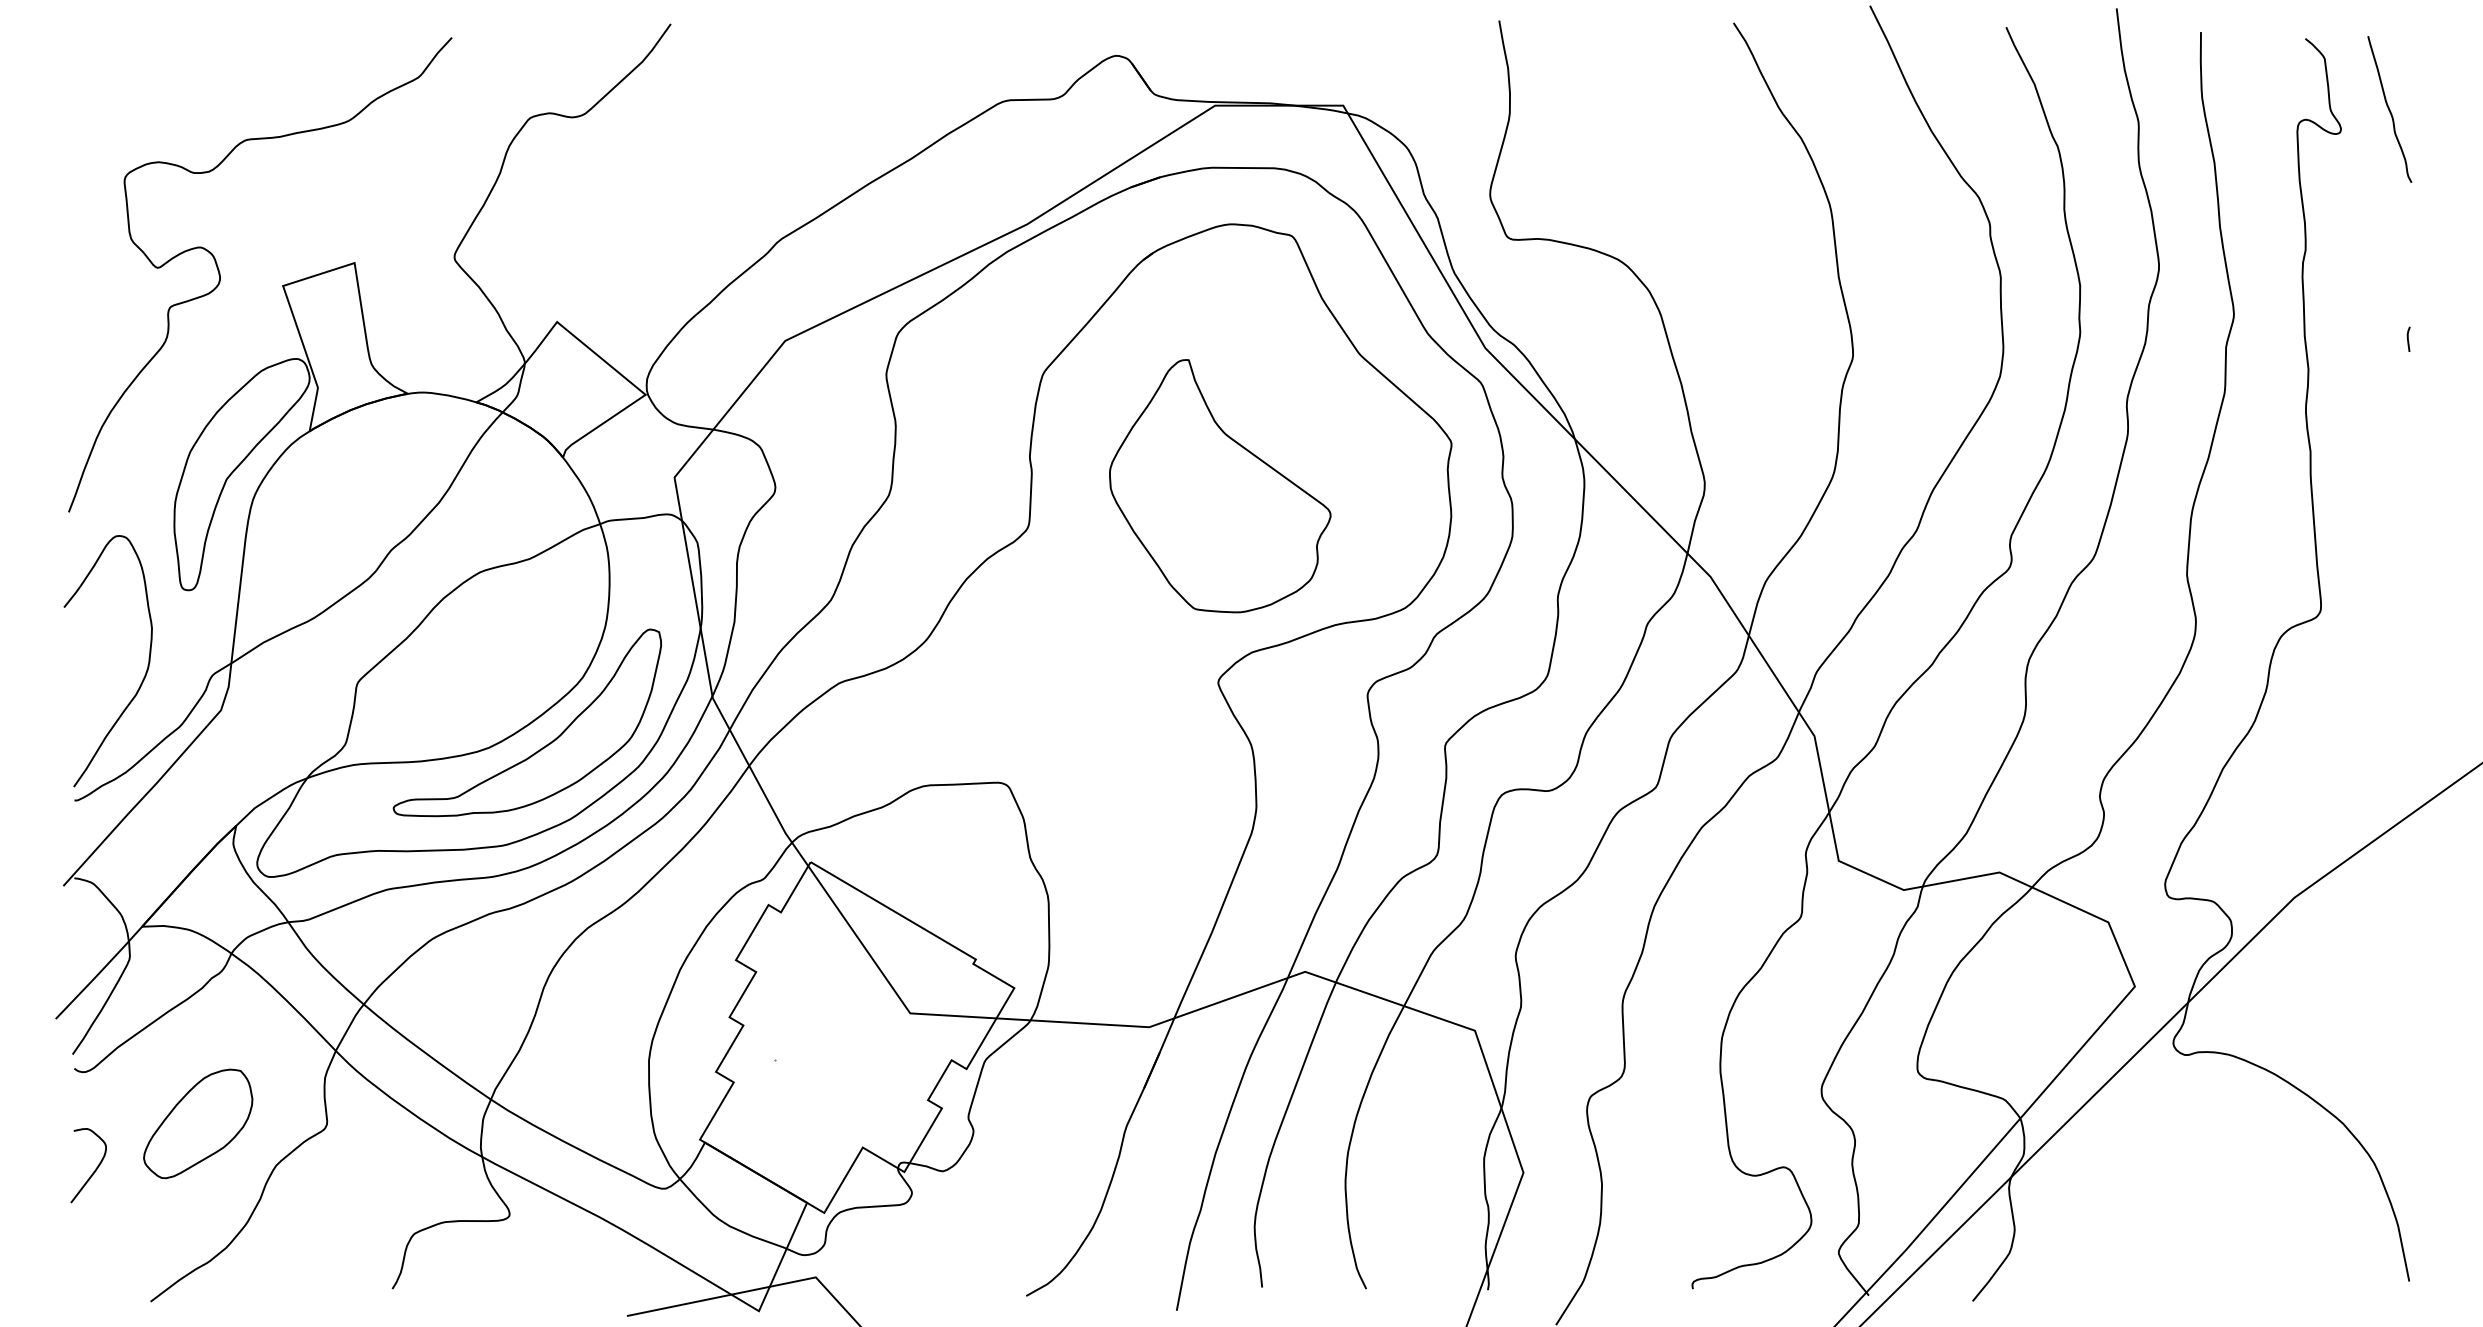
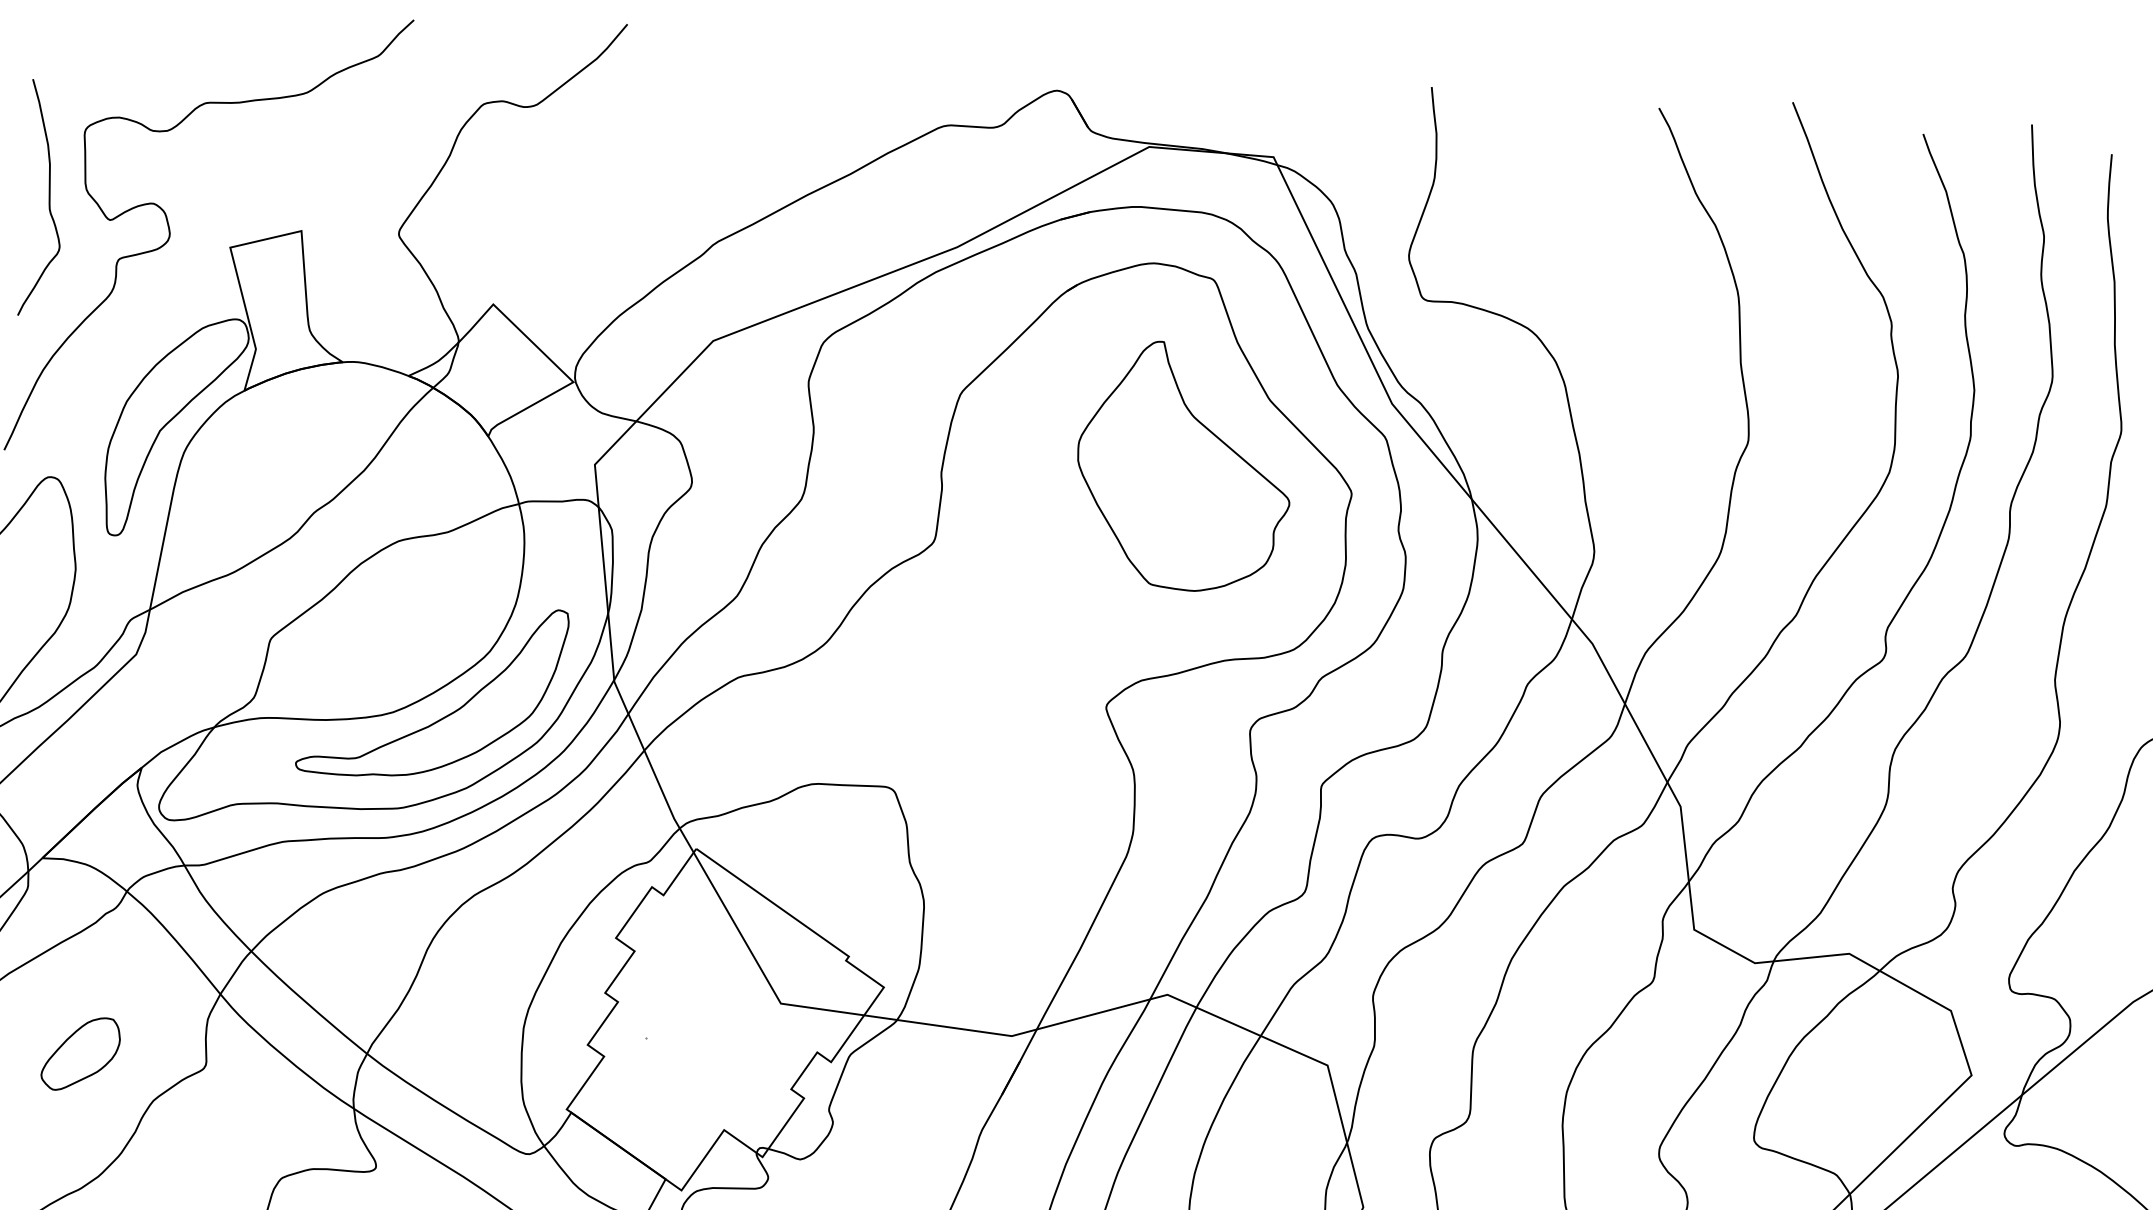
curve: (93, 251) -> (49, 199), added
part: (1220, 486) -> (1184, 467), moved
part: (197, 1123) -> (80, 1053), size x0.71

